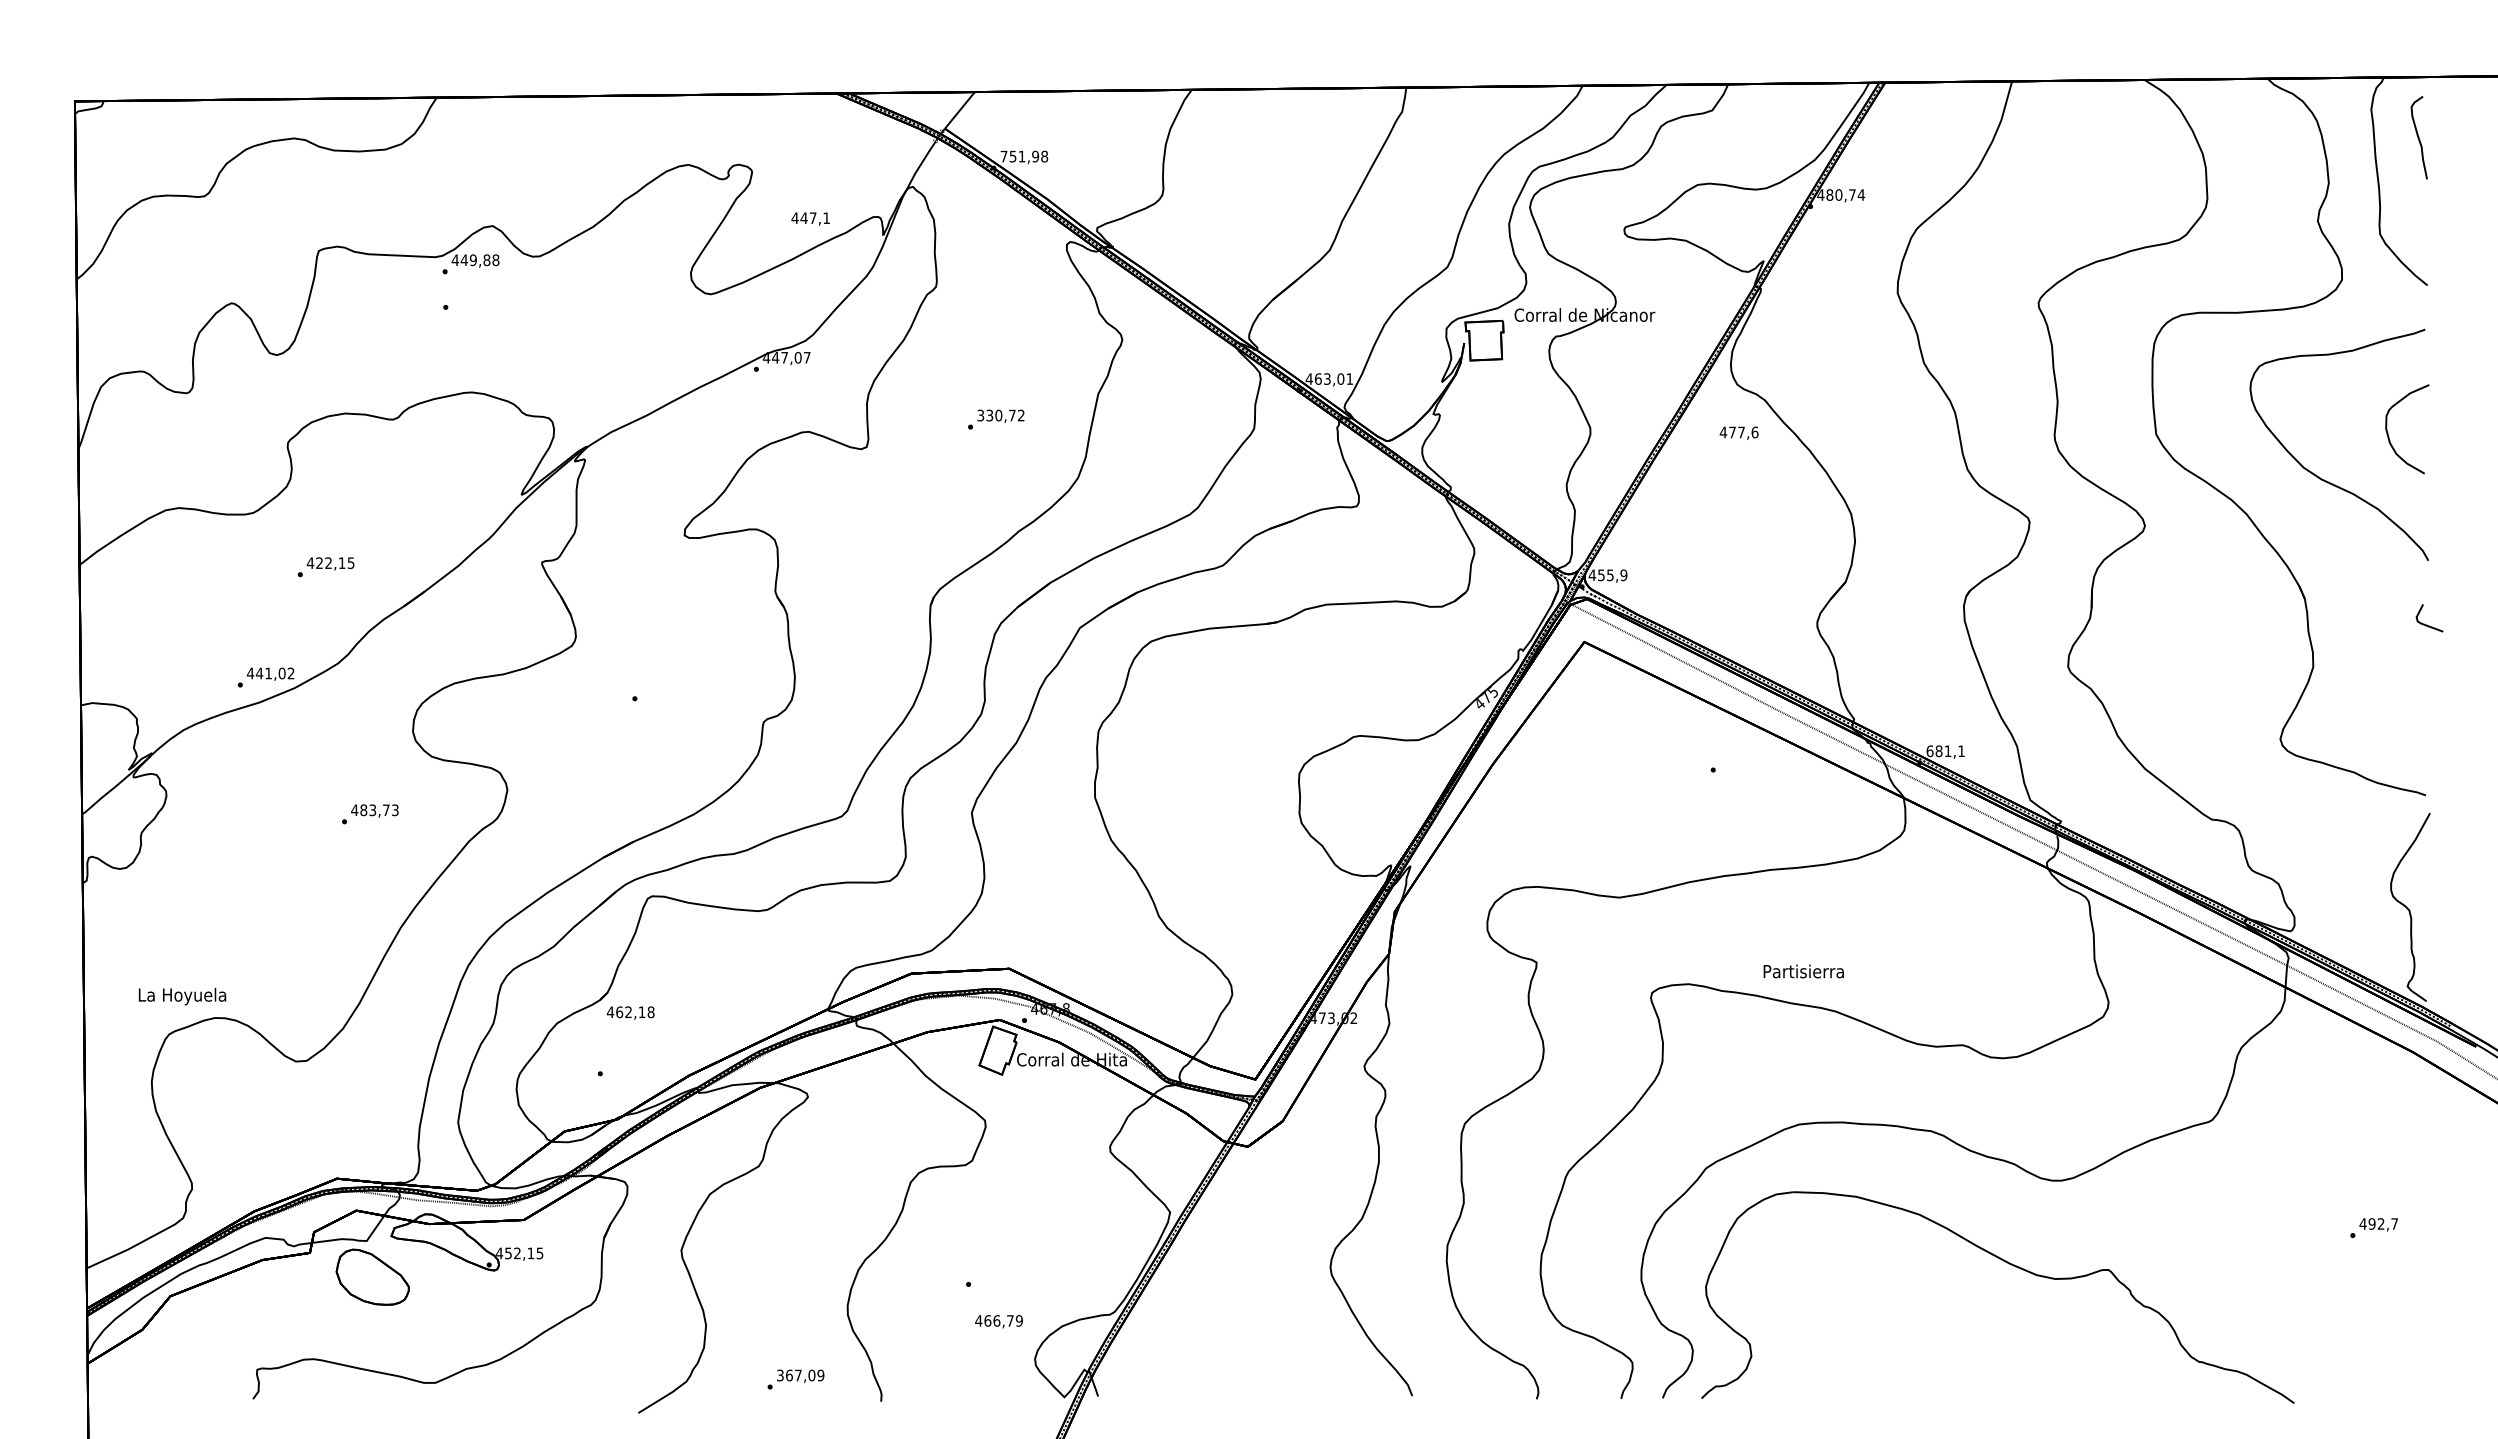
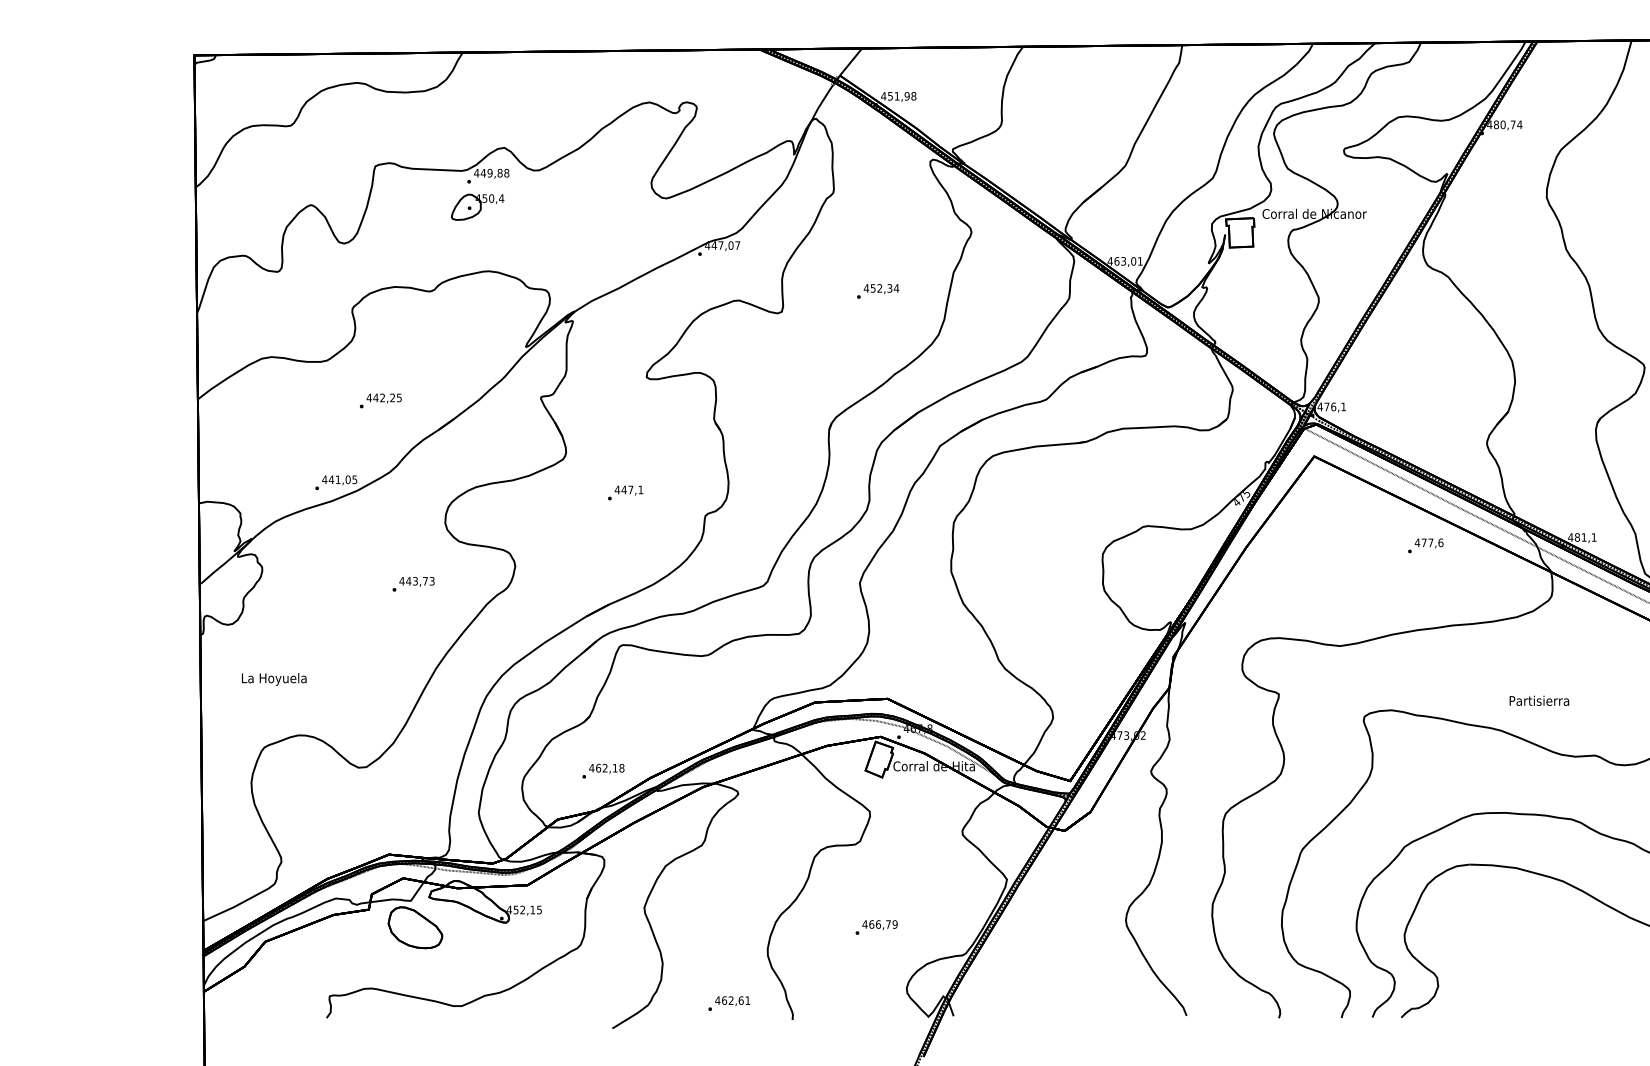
text: (1003, 156) -> (883, 96), 751,98 -> 451,98
text: (810, 218) -> (628, 490), moved
part: (456, 306) -> (477, 207), added
text: (1000, 415) -> (881, 288), 330,72 -> 452,34
text: (1738, 432) -> (1428, 542), moved
text: (330, 562) -> (384, 397), 422,15 -> 442,25
text: (1612, 575) -> (1335, 407), 455,9 -> 476,1
text: (290, 673) -> (354, 479), 441,02 -> 441,05
text: (1929, 751) -> (1570, 537), 681,1 -> 481,1
text: (363, 810) -> (408, 581), 483,73 -> 443,73
text: (1803, 971) -> (1539, 700), moved
text: (182, 996) -> (274, 679), moved
text: (630, 1012) -> (606, 768), moved
text: (998, 1321) -> (879, 924), moved
text: (800, 1375) -> (732, 1000), 367,09 -> 462,61

